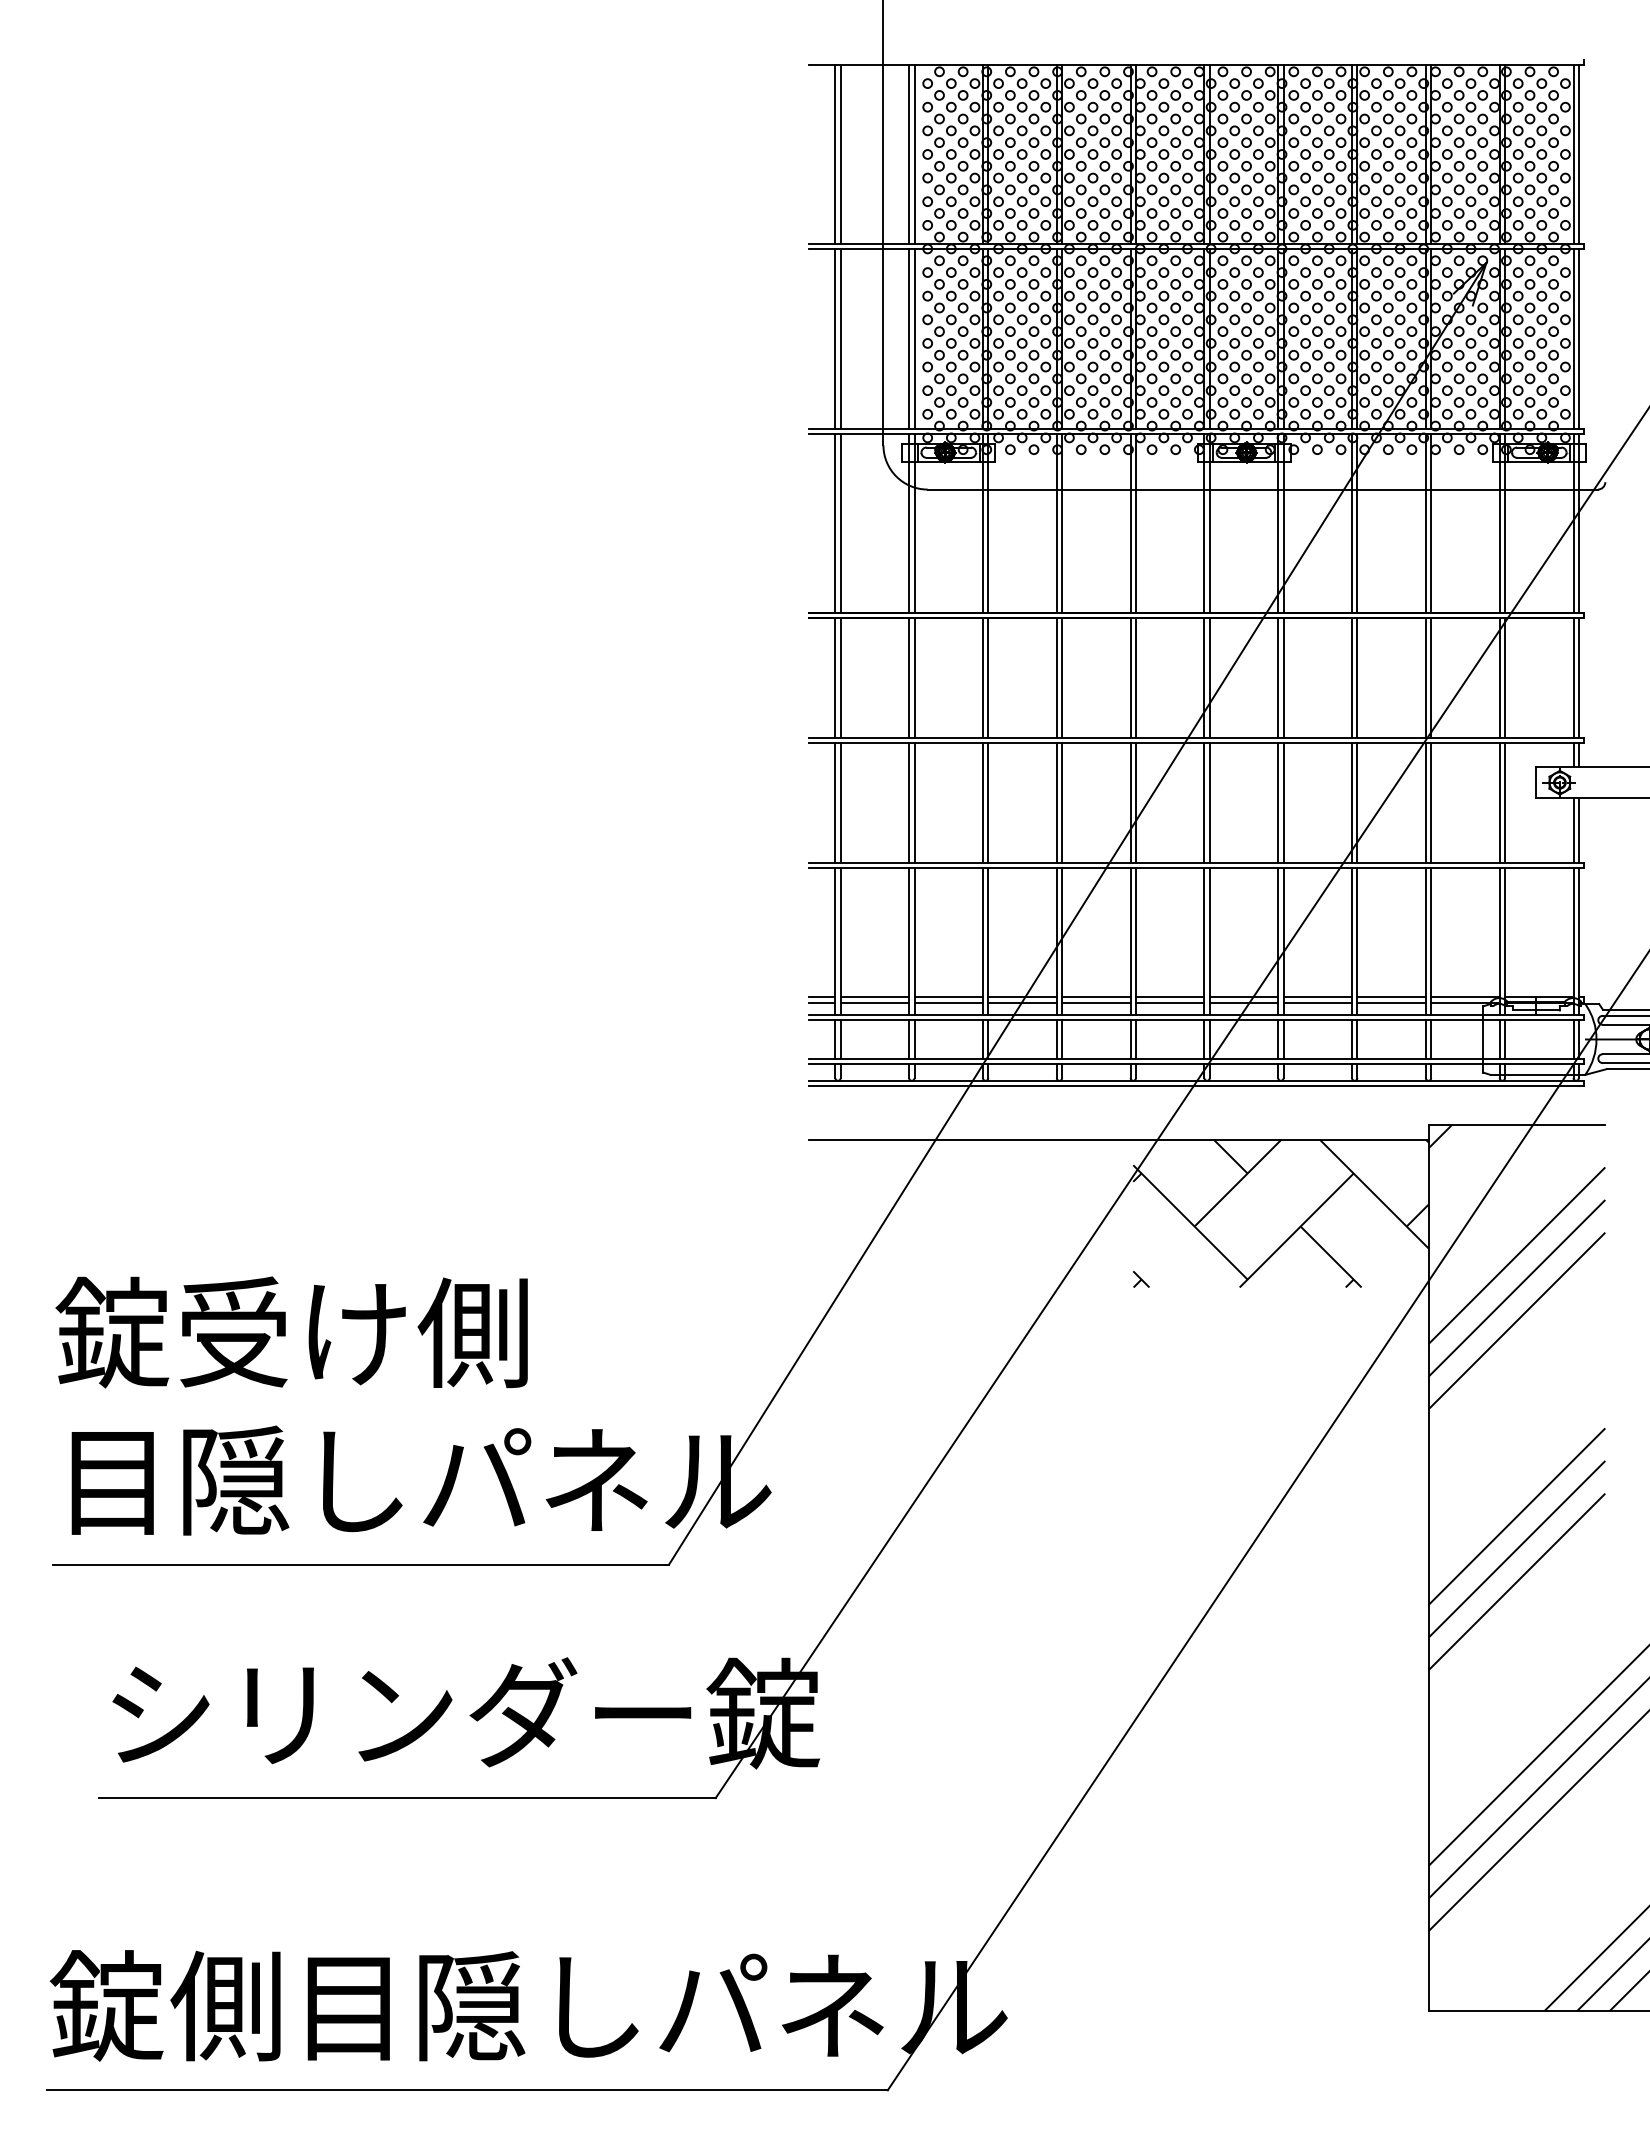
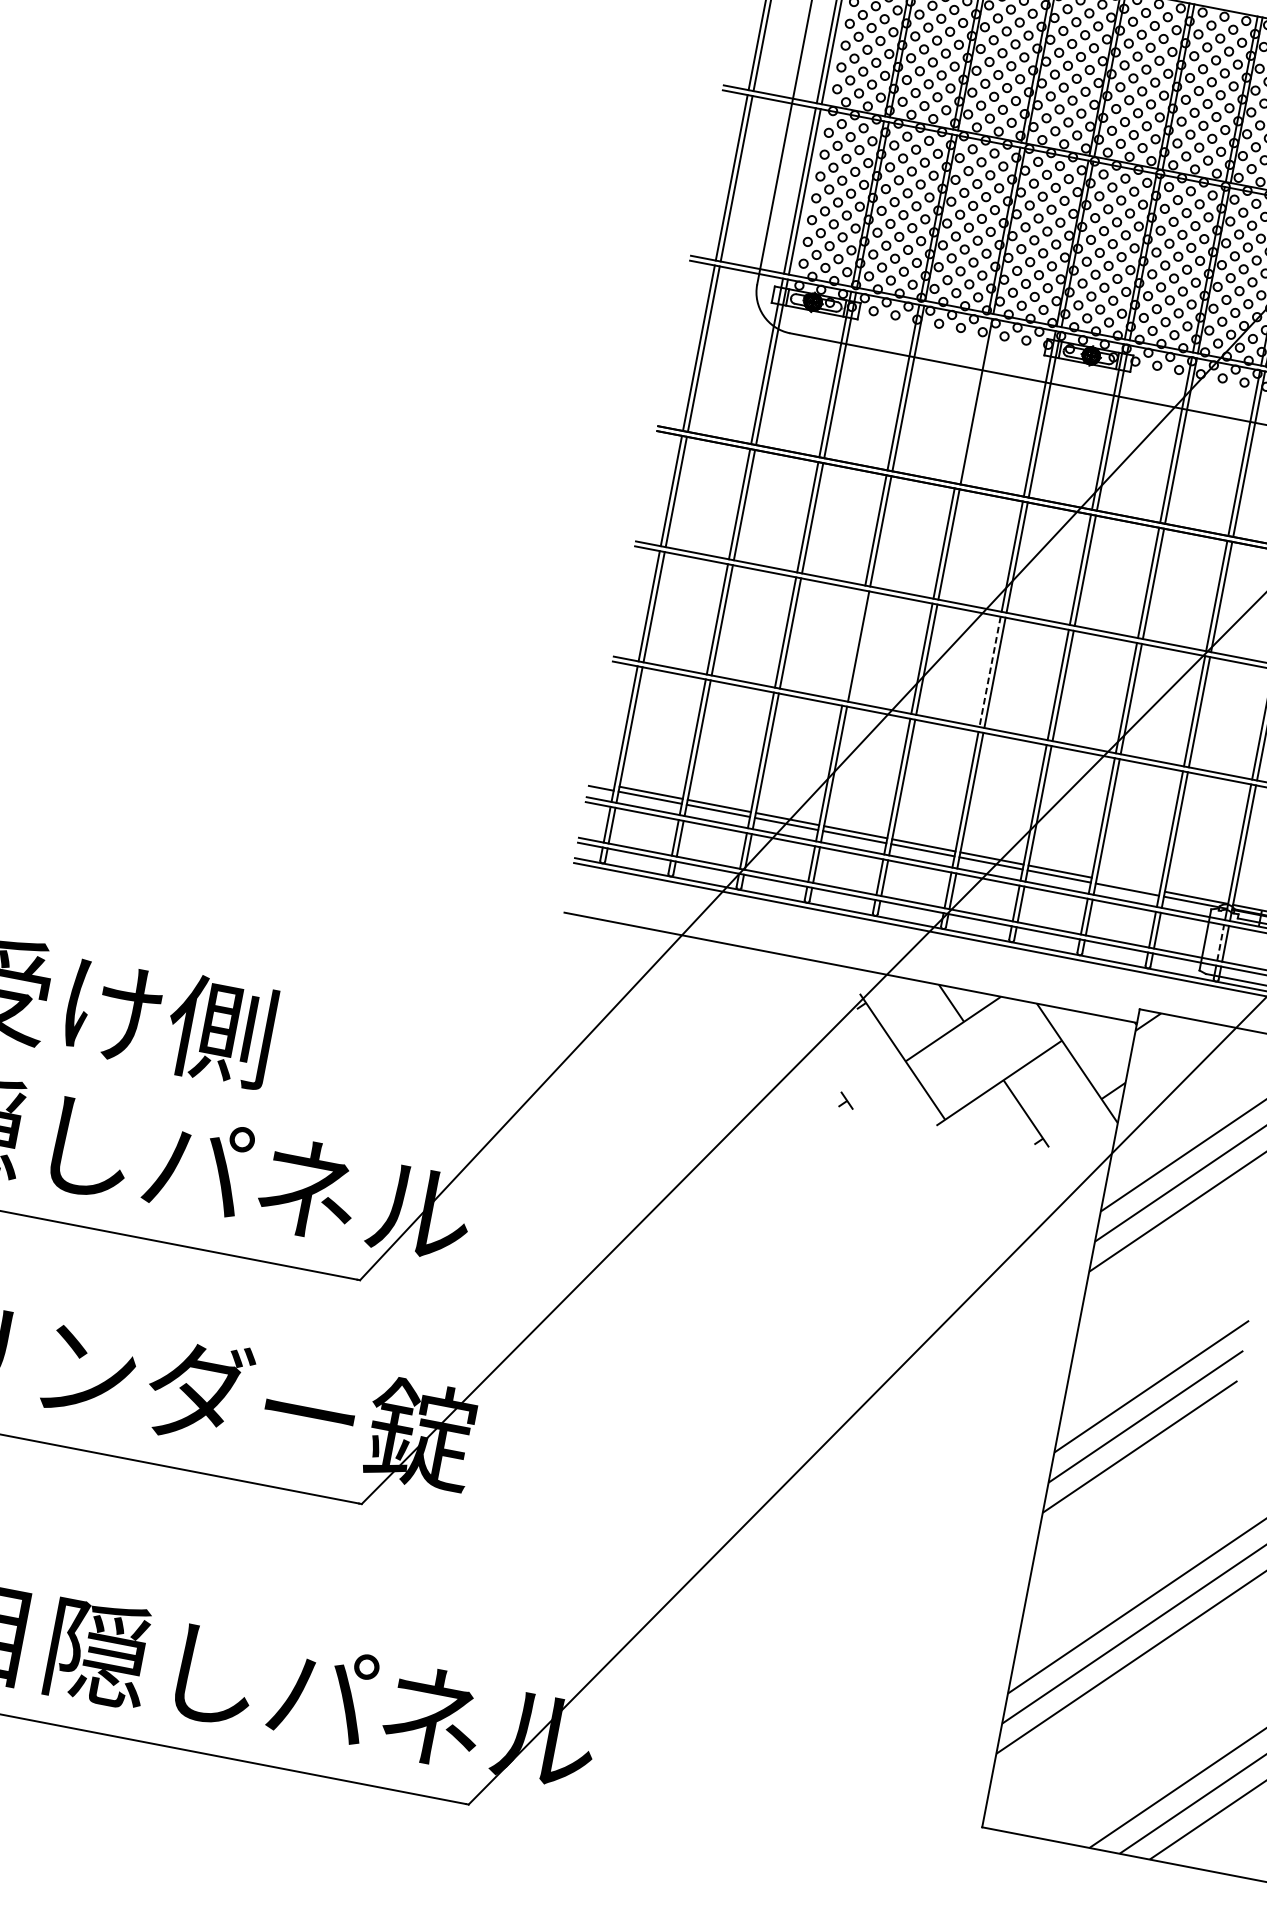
line: (1130, 523) -> (971, 400), removed
line: (1056, 802) -> (853, 645), removed
line: (1204, 802) -> (990, 671), solid -> dashed
line: (821, 997) -> (601, 783), removed
line: (1391, 997) -> (1128, 884), removed
line: (1499, 1038) -> (1220, 941), solid -> dashed

